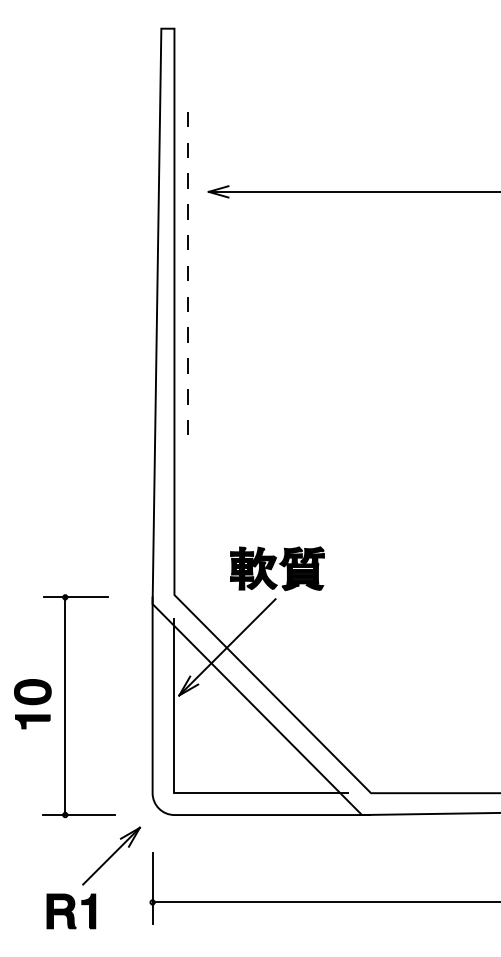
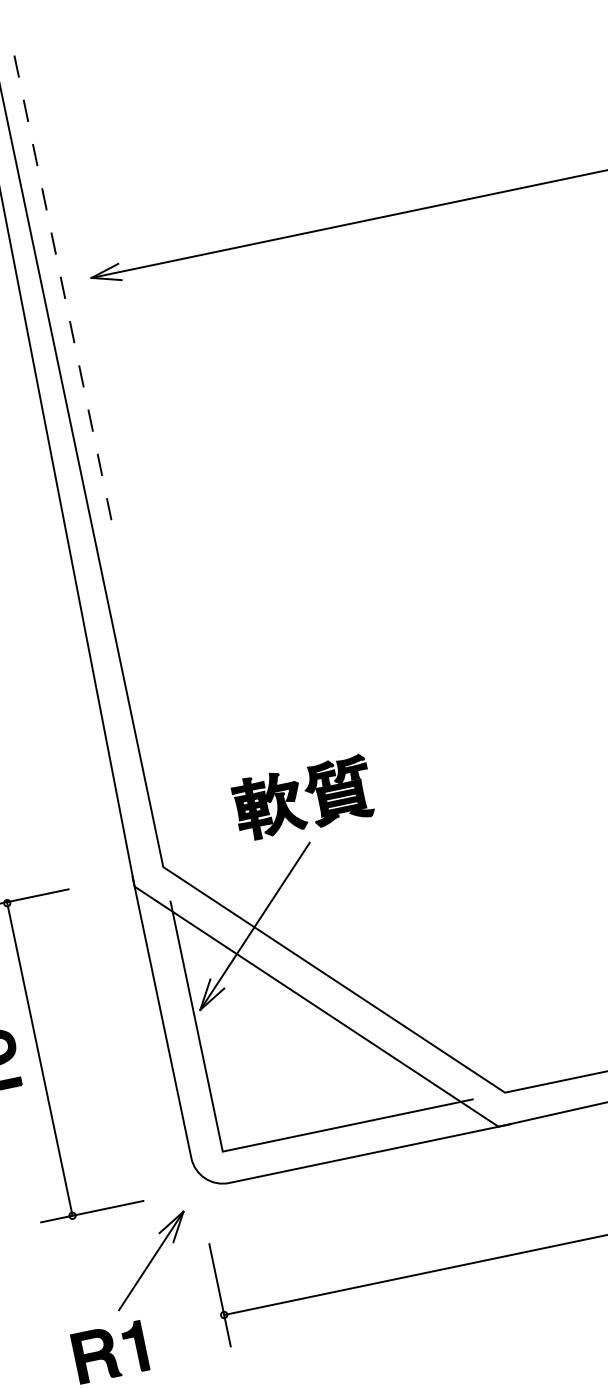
line: (187, 273) -> (61, 288), moved

